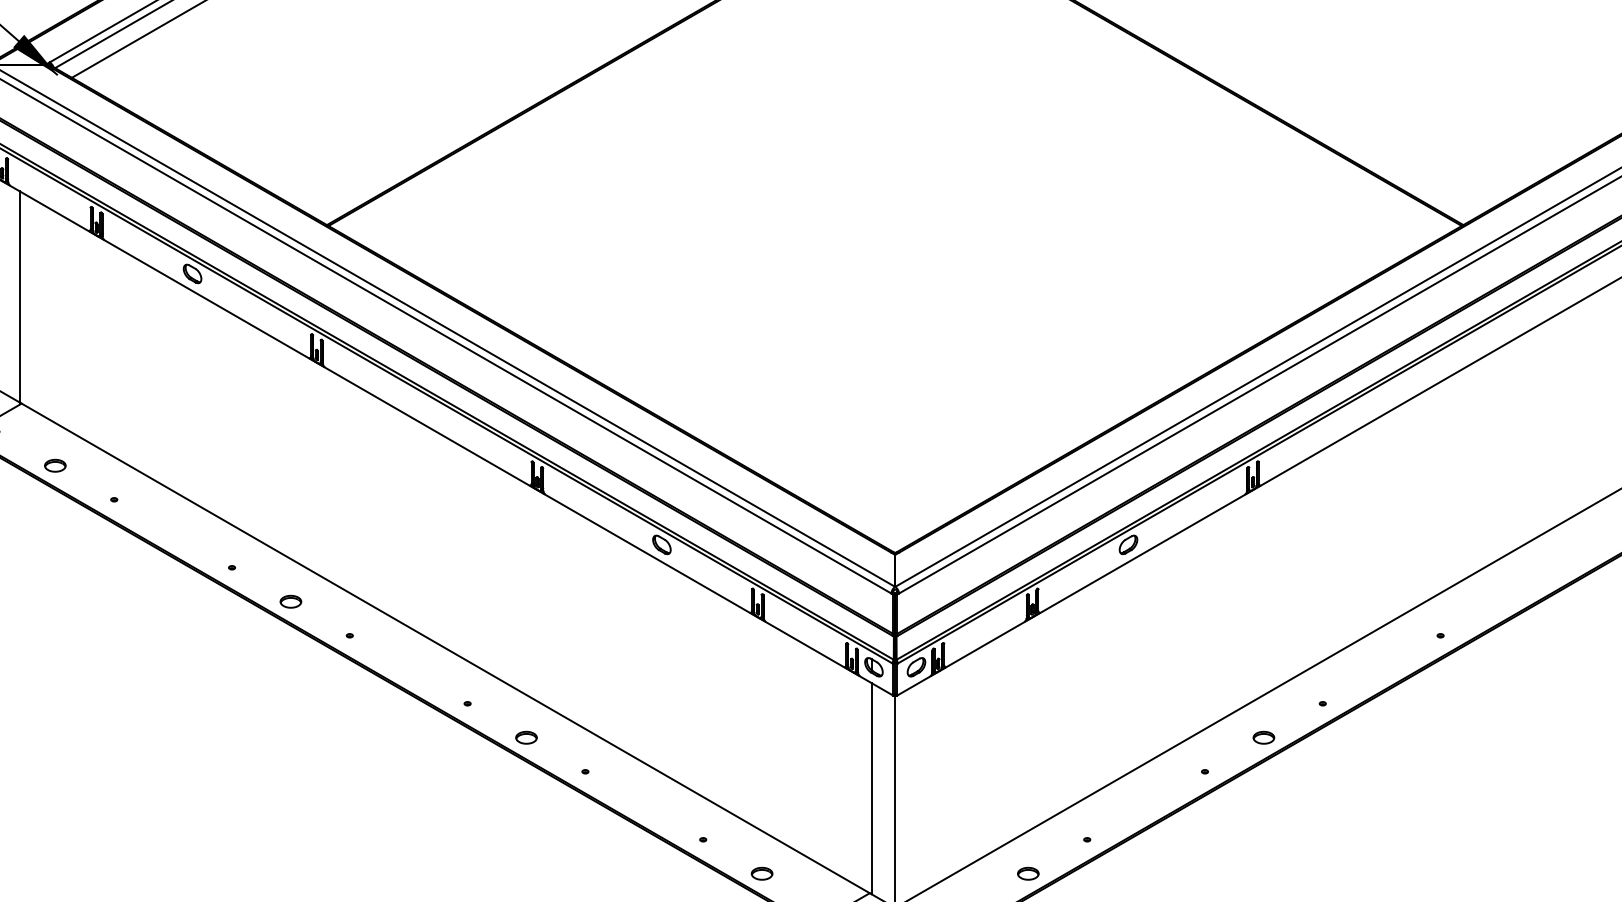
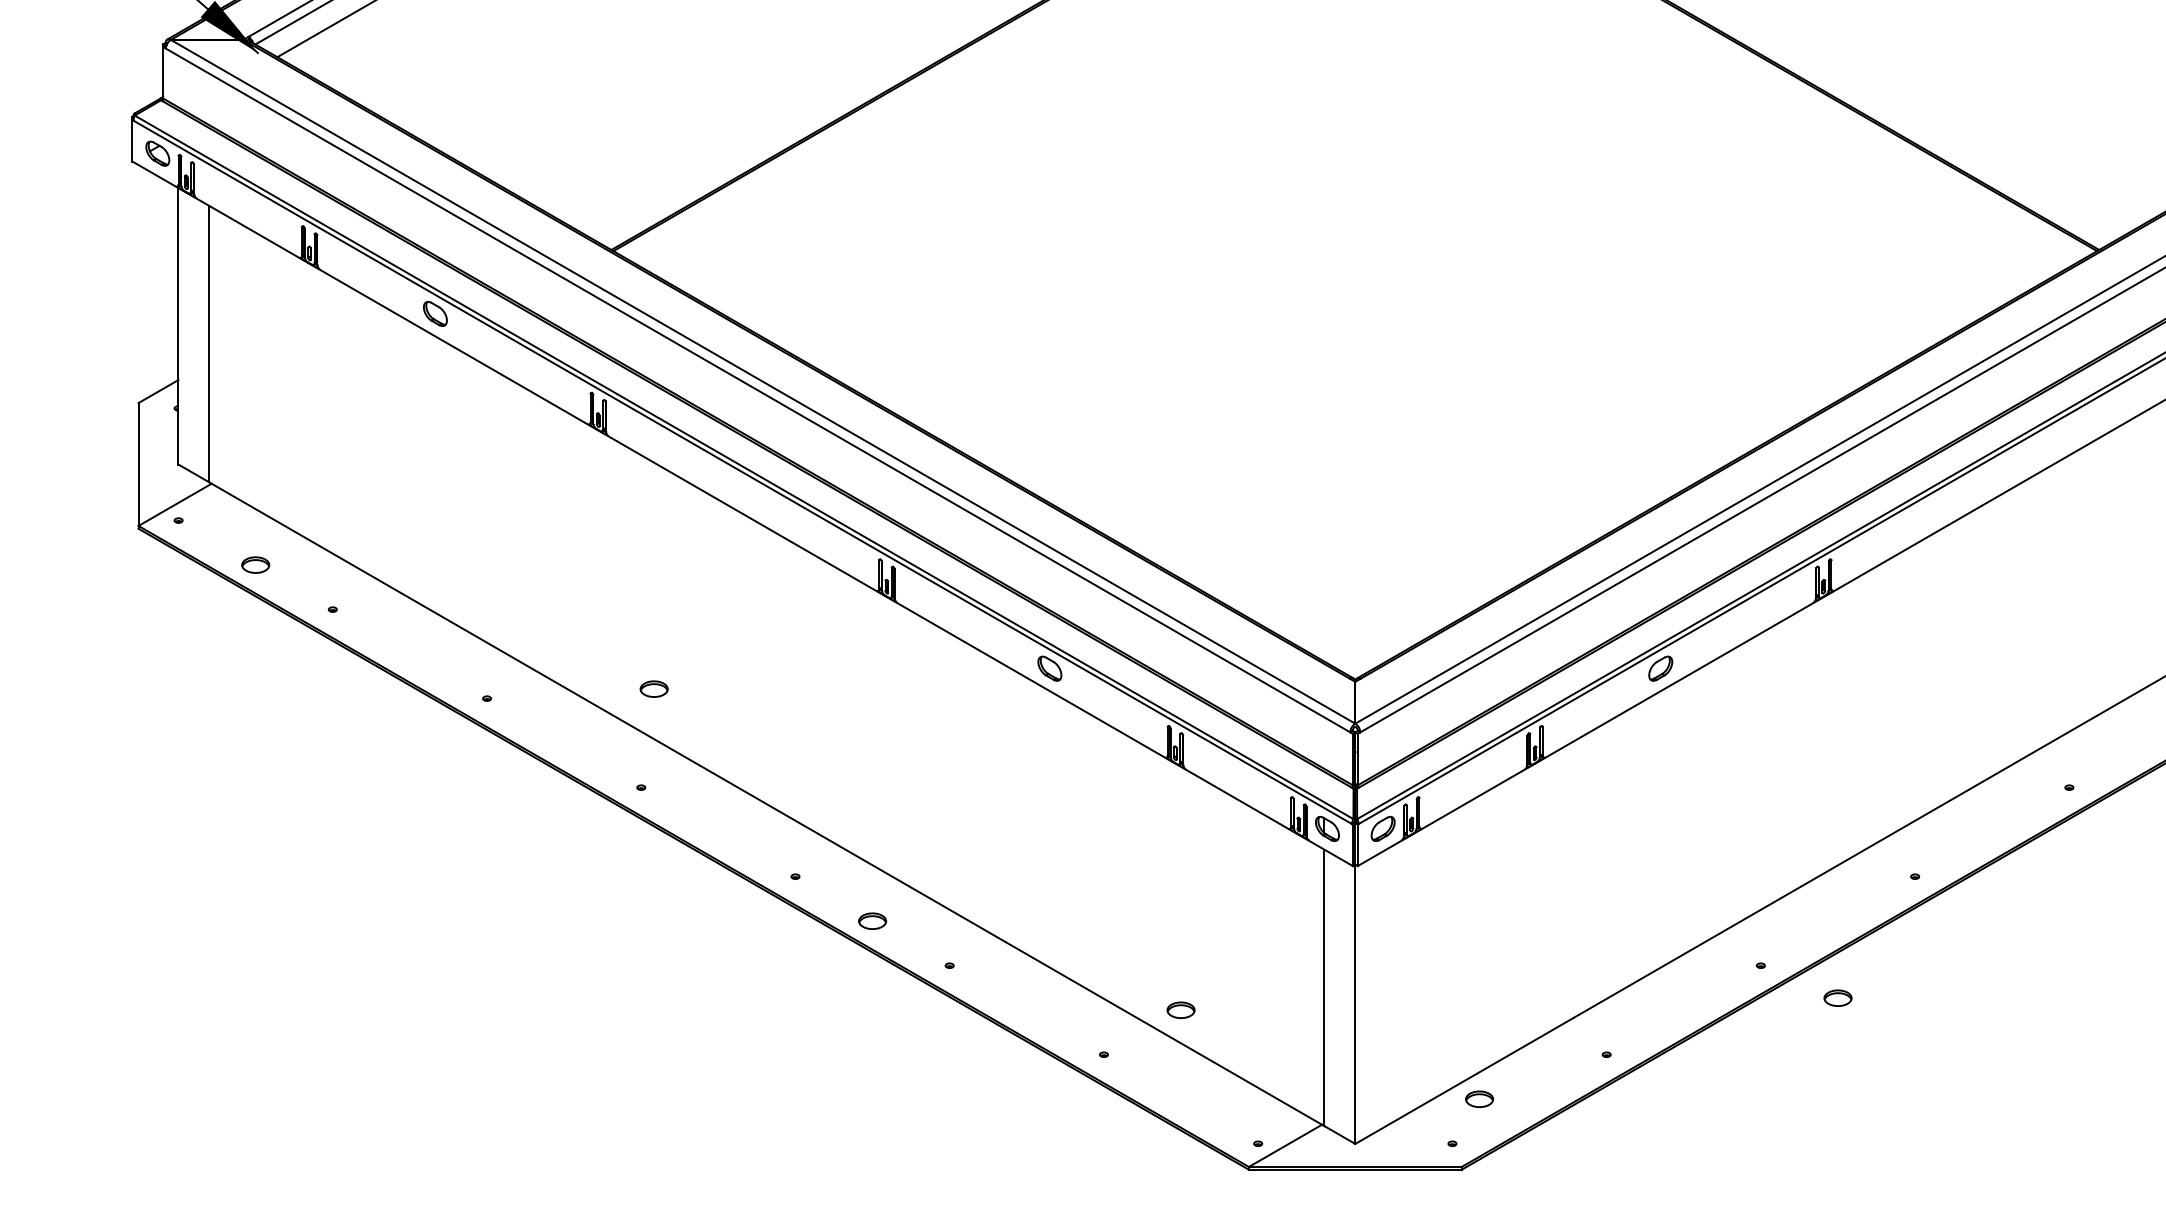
part: (290, 601) -> (653, 688), moved
part: (1263, 737) -> (1837, 997), moved
part: (761, 873) -> (1180, 1009), moved
part: (1028, 873) -> (1479, 1098), moved

